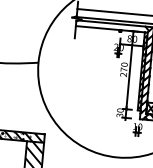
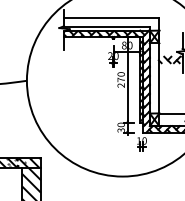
hatch: (110, 26) -> (101, 33), added

